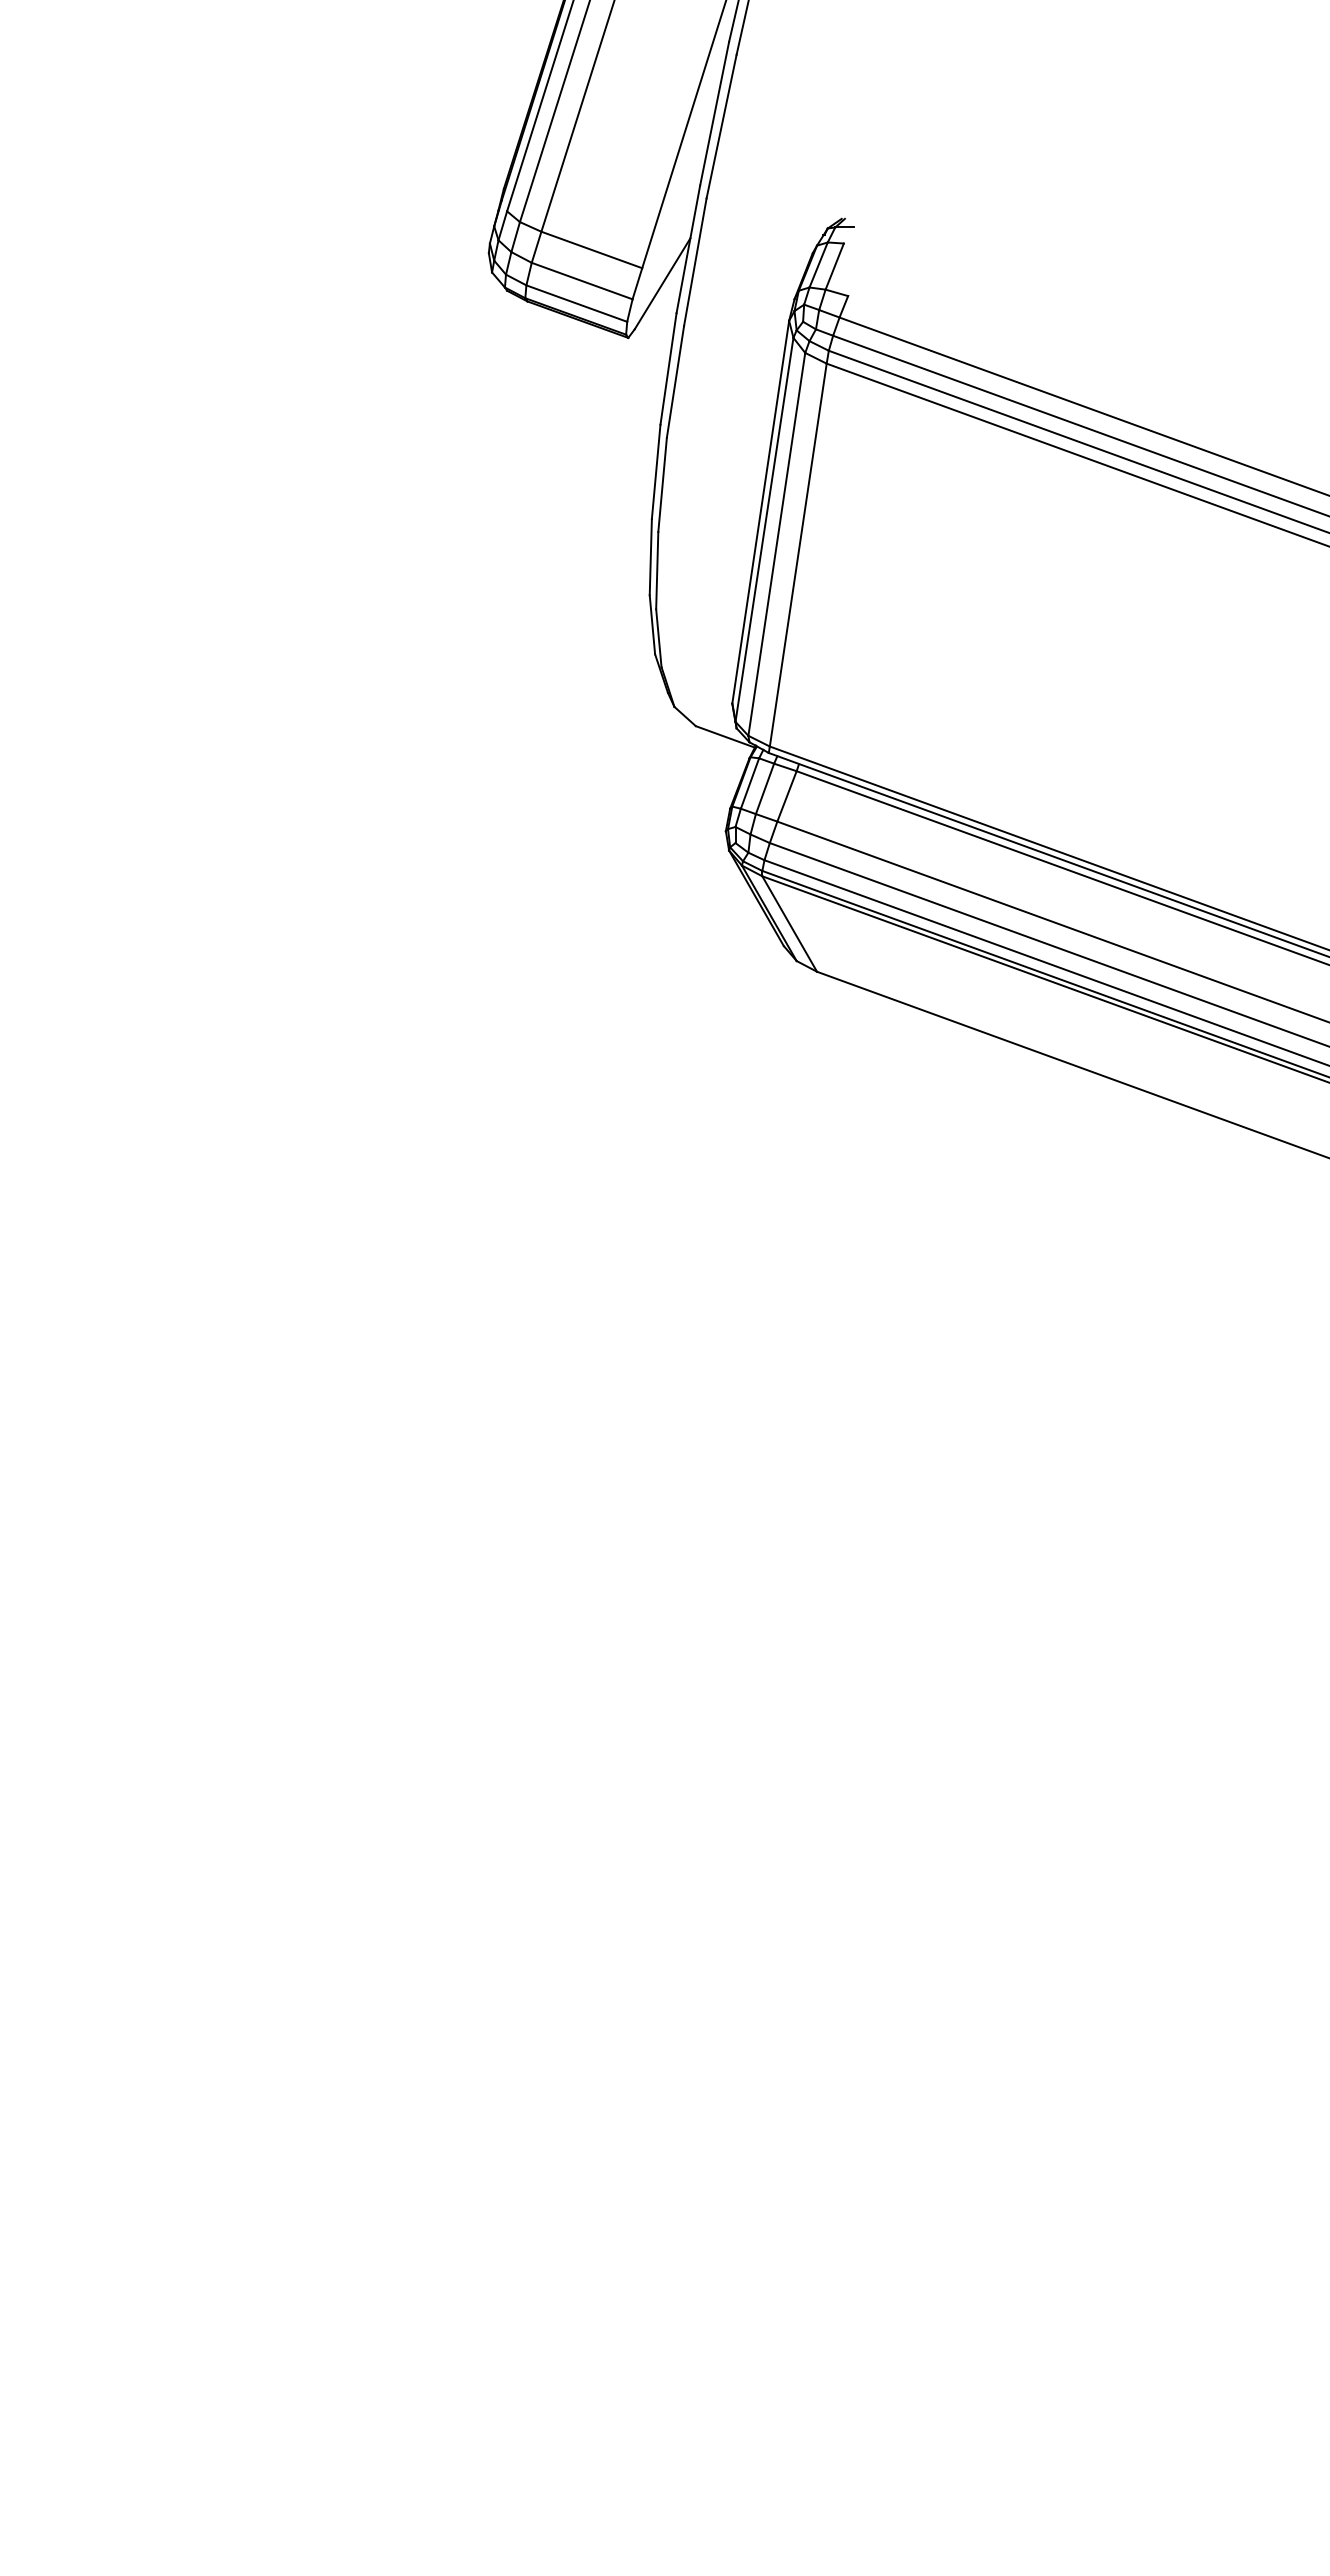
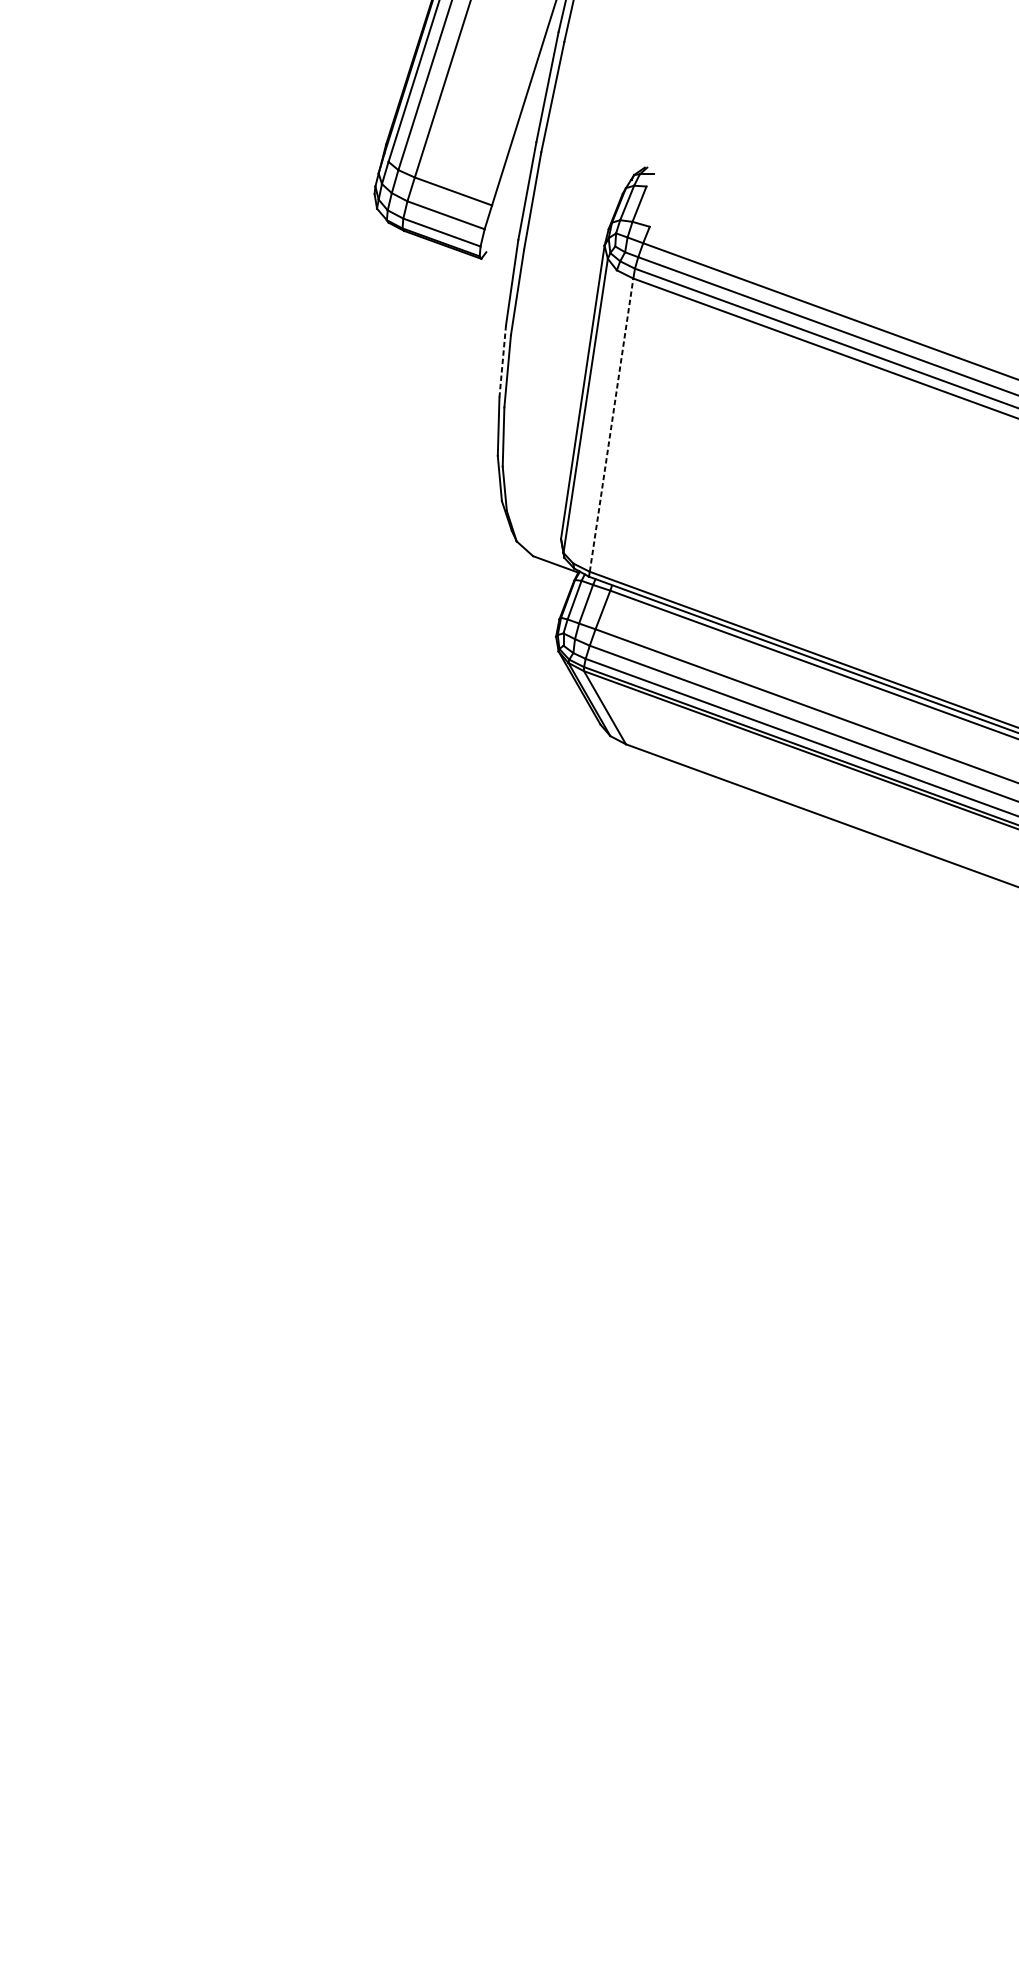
line: (662, 283) -> (507, 217), removed
line: (656, 471) -> (502, 361), solid -> dashed
line: (776, 543) -> (594, 416), removed
line: (798, 555) -> (611, 425), solid -> dashed

